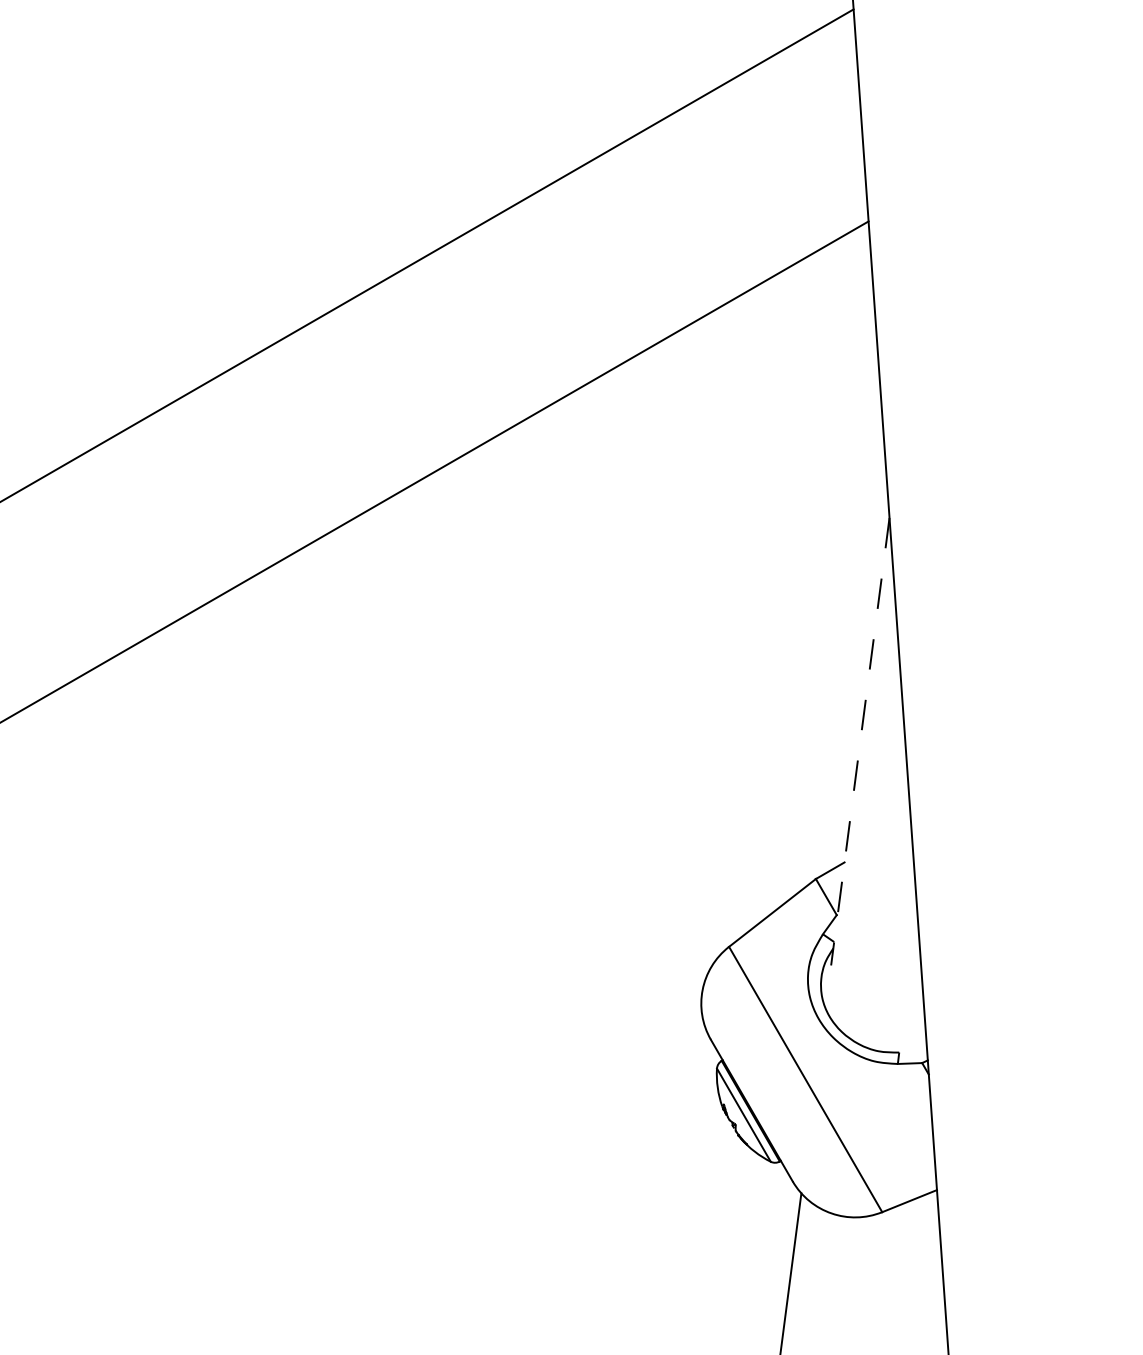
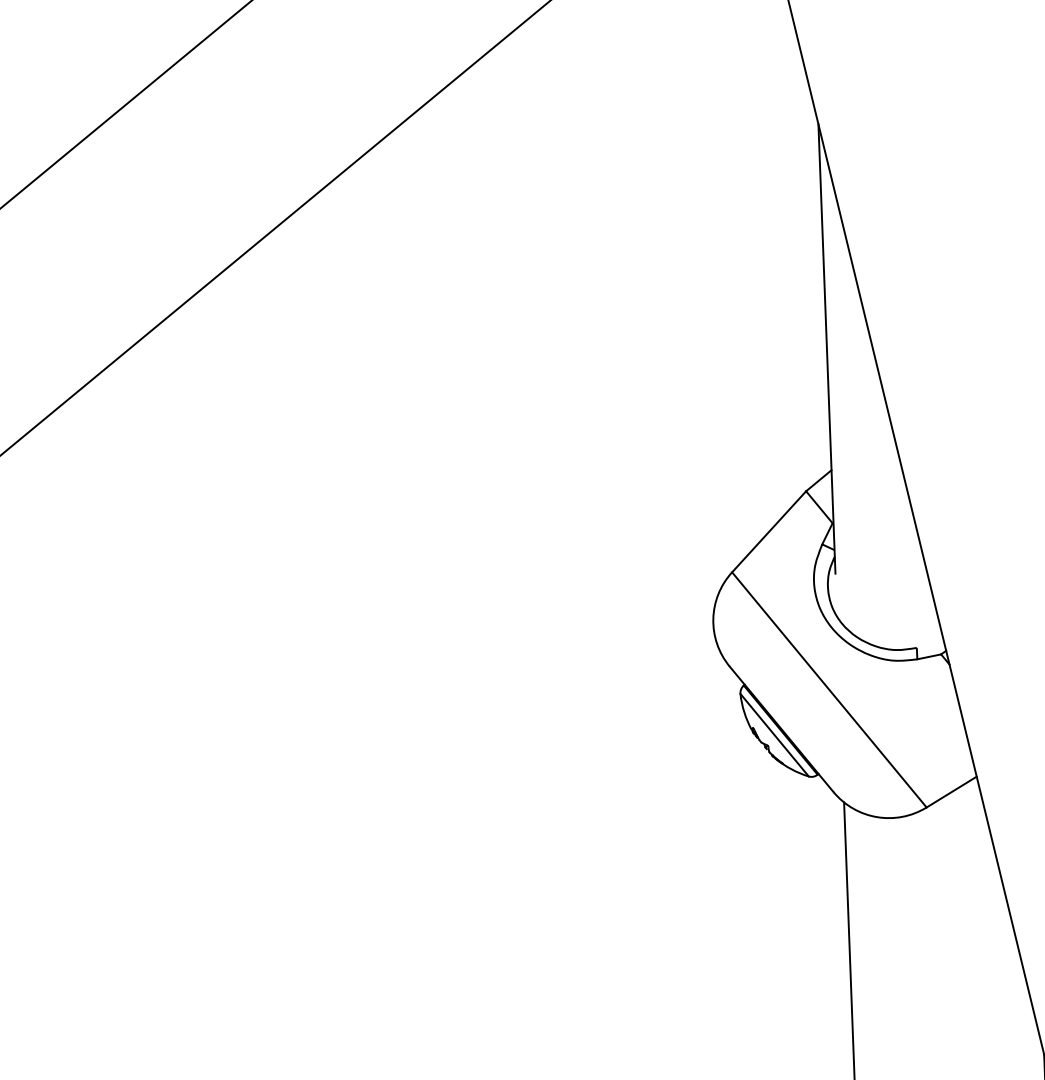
line: (860, 741) -> (827, 348), dashed -> solid

